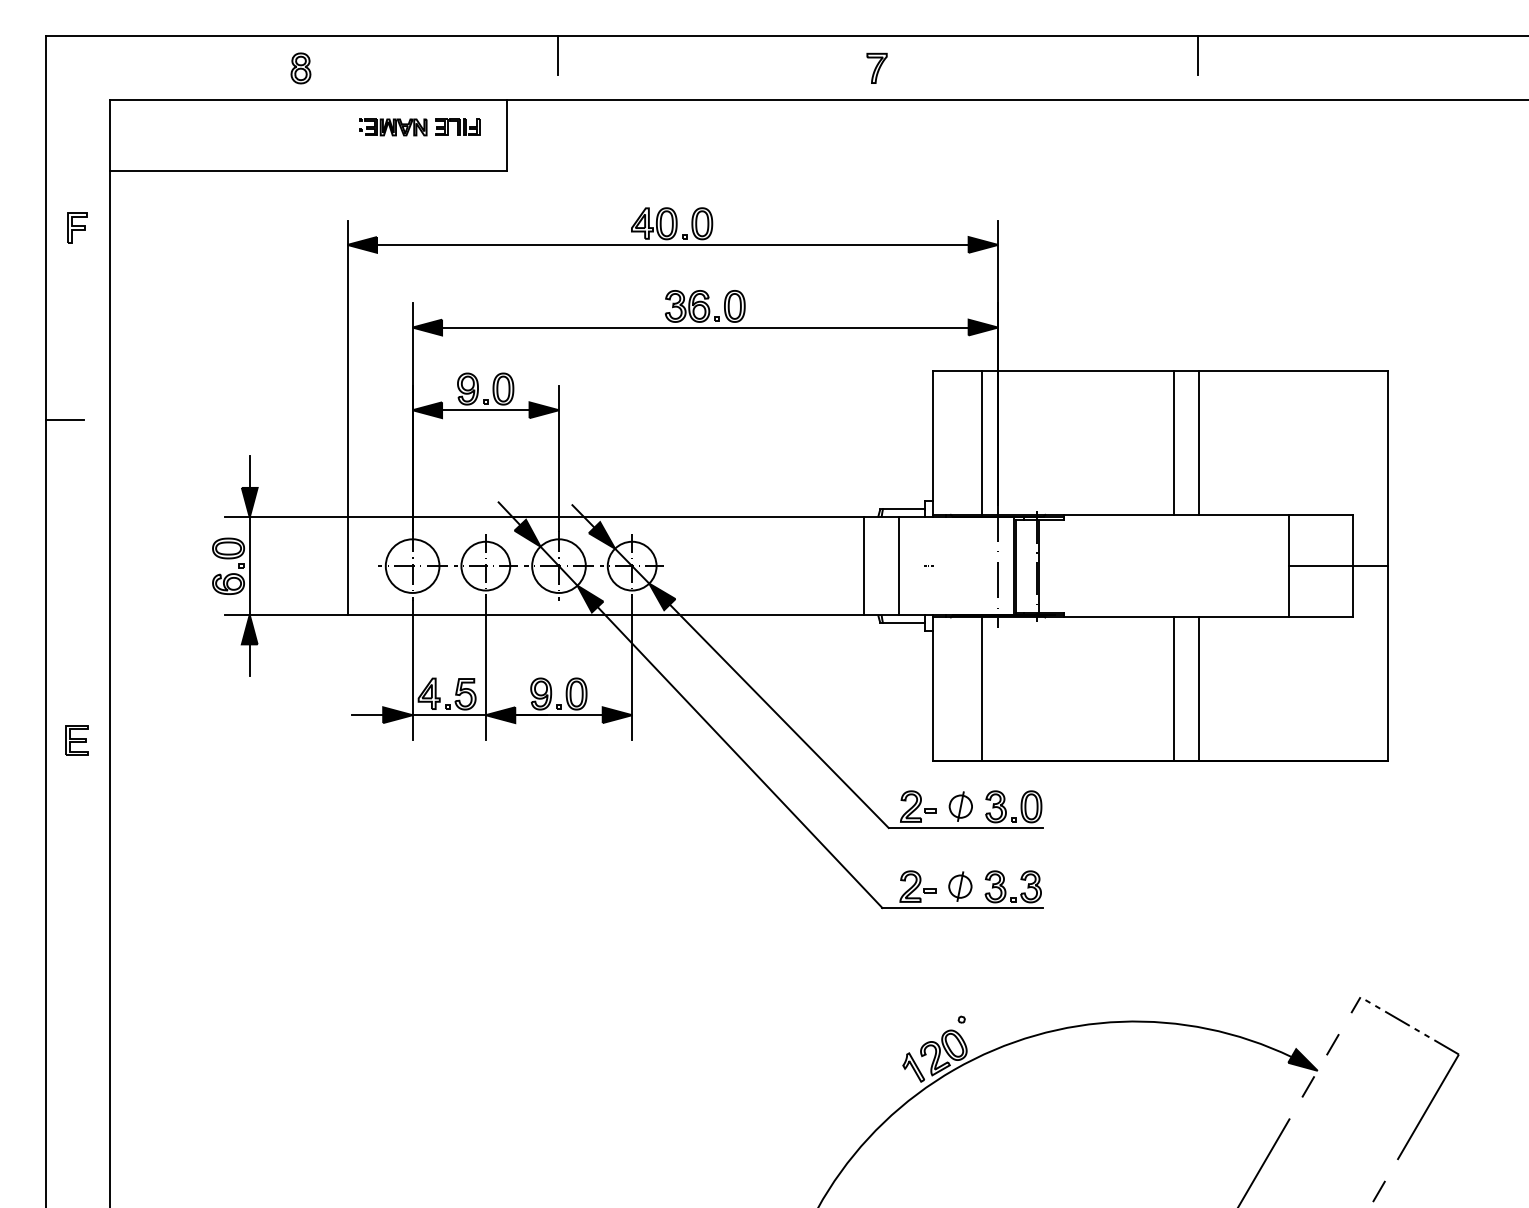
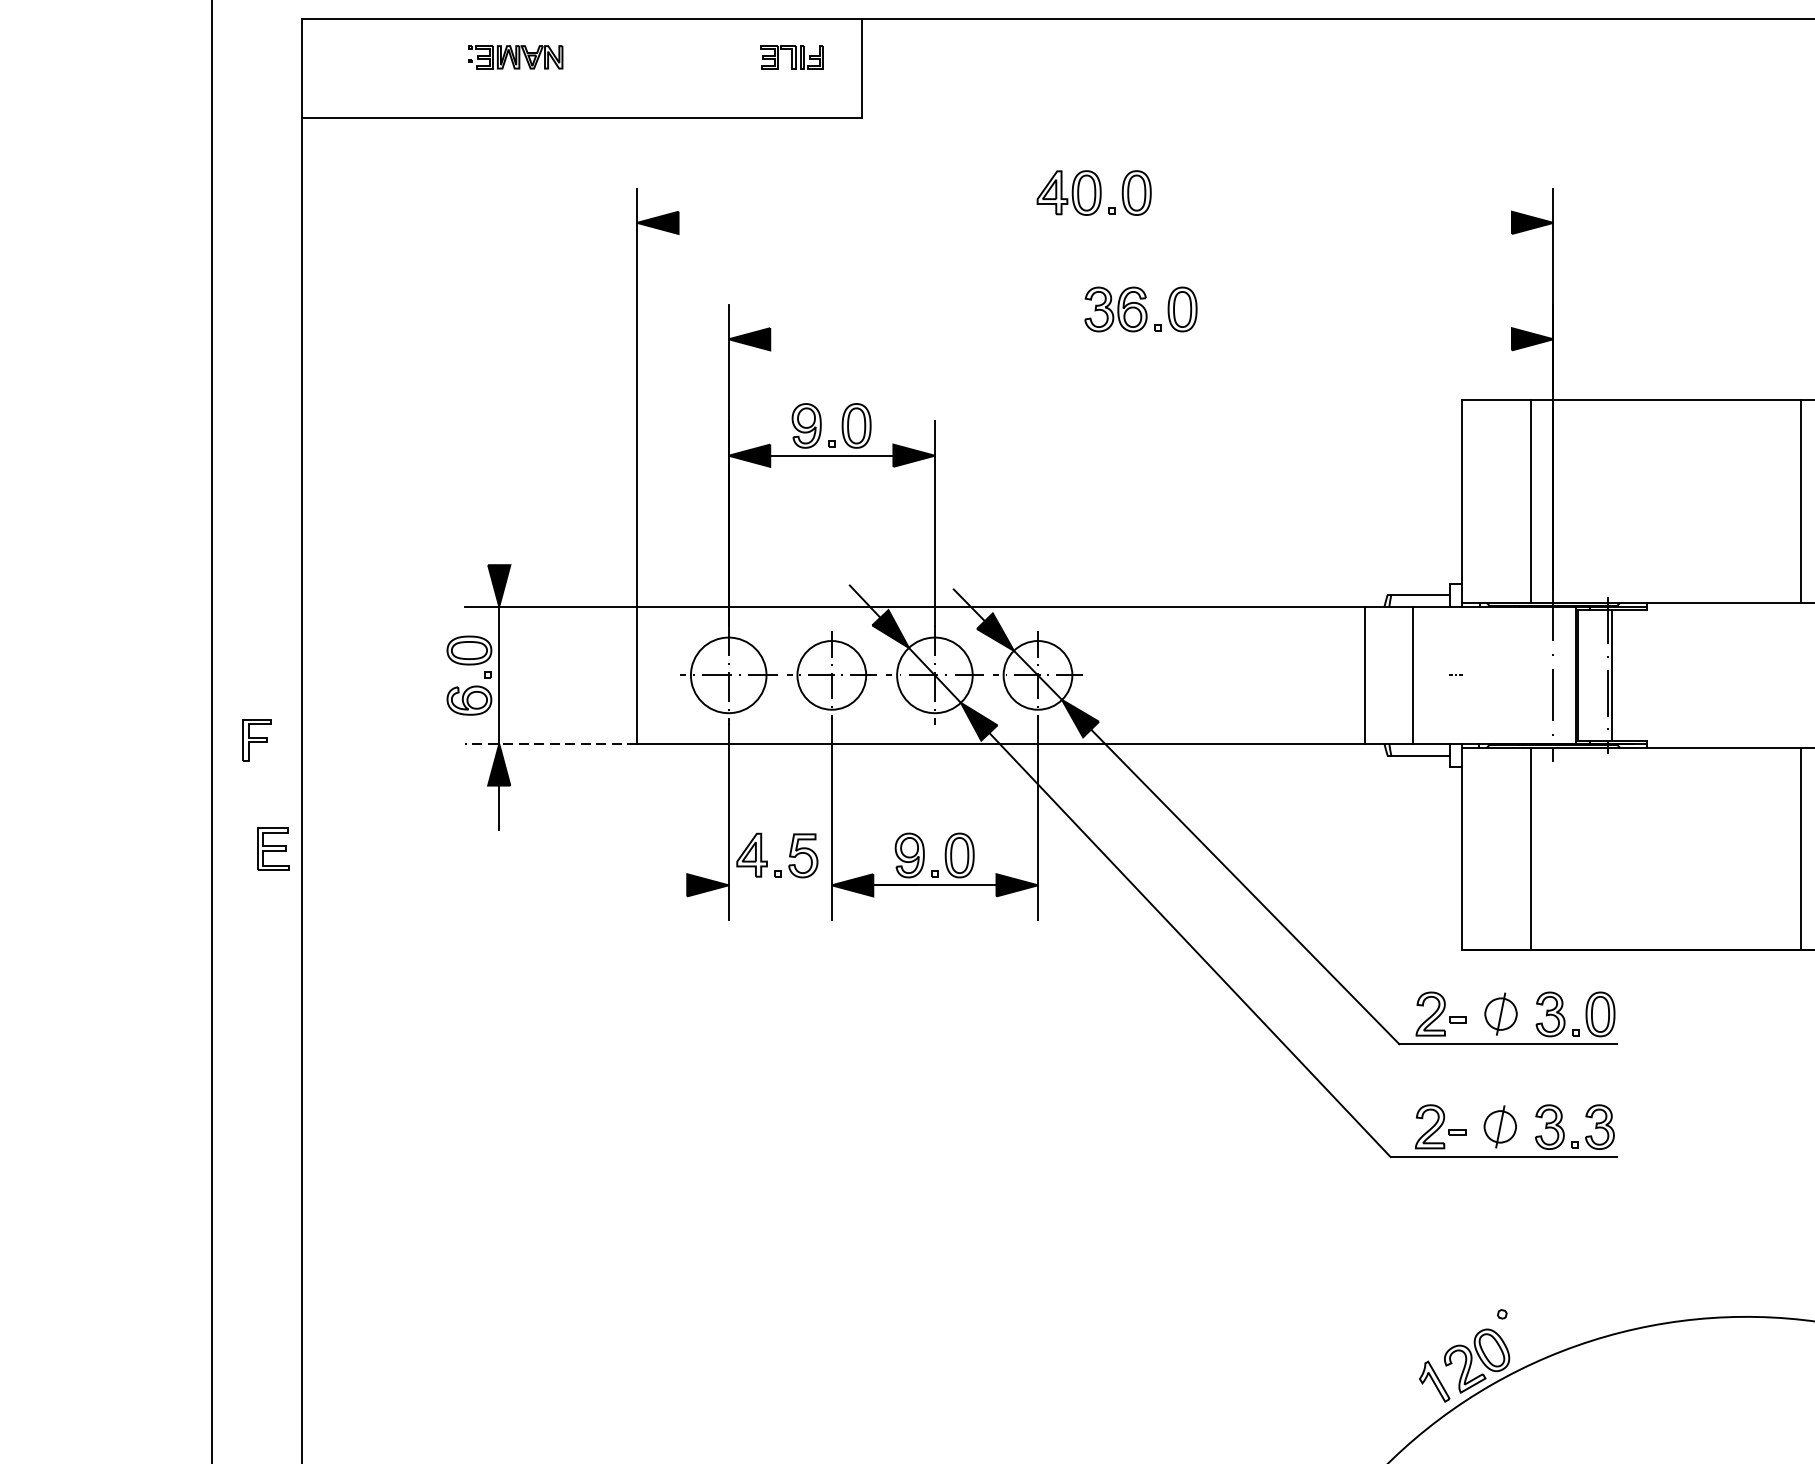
part: (393, 127) -> (515, 57), moved
part: (77, 227) -> (256, 739), moved
line: (672, 244) -> (1094, 222), removed
line: (705, 327) -> (1141, 339), removed
line: (64, 420) -> (238, 470), removed
line: (249, 471) -> (498, 542), removed
line: (285, 614) -> (549, 743), solid -> dashed
line: (367, 715) -> (665, 885), removed
line: (448, 715) -> (779, 885), removed
part: (76, 740) -> (272, 849), moved

